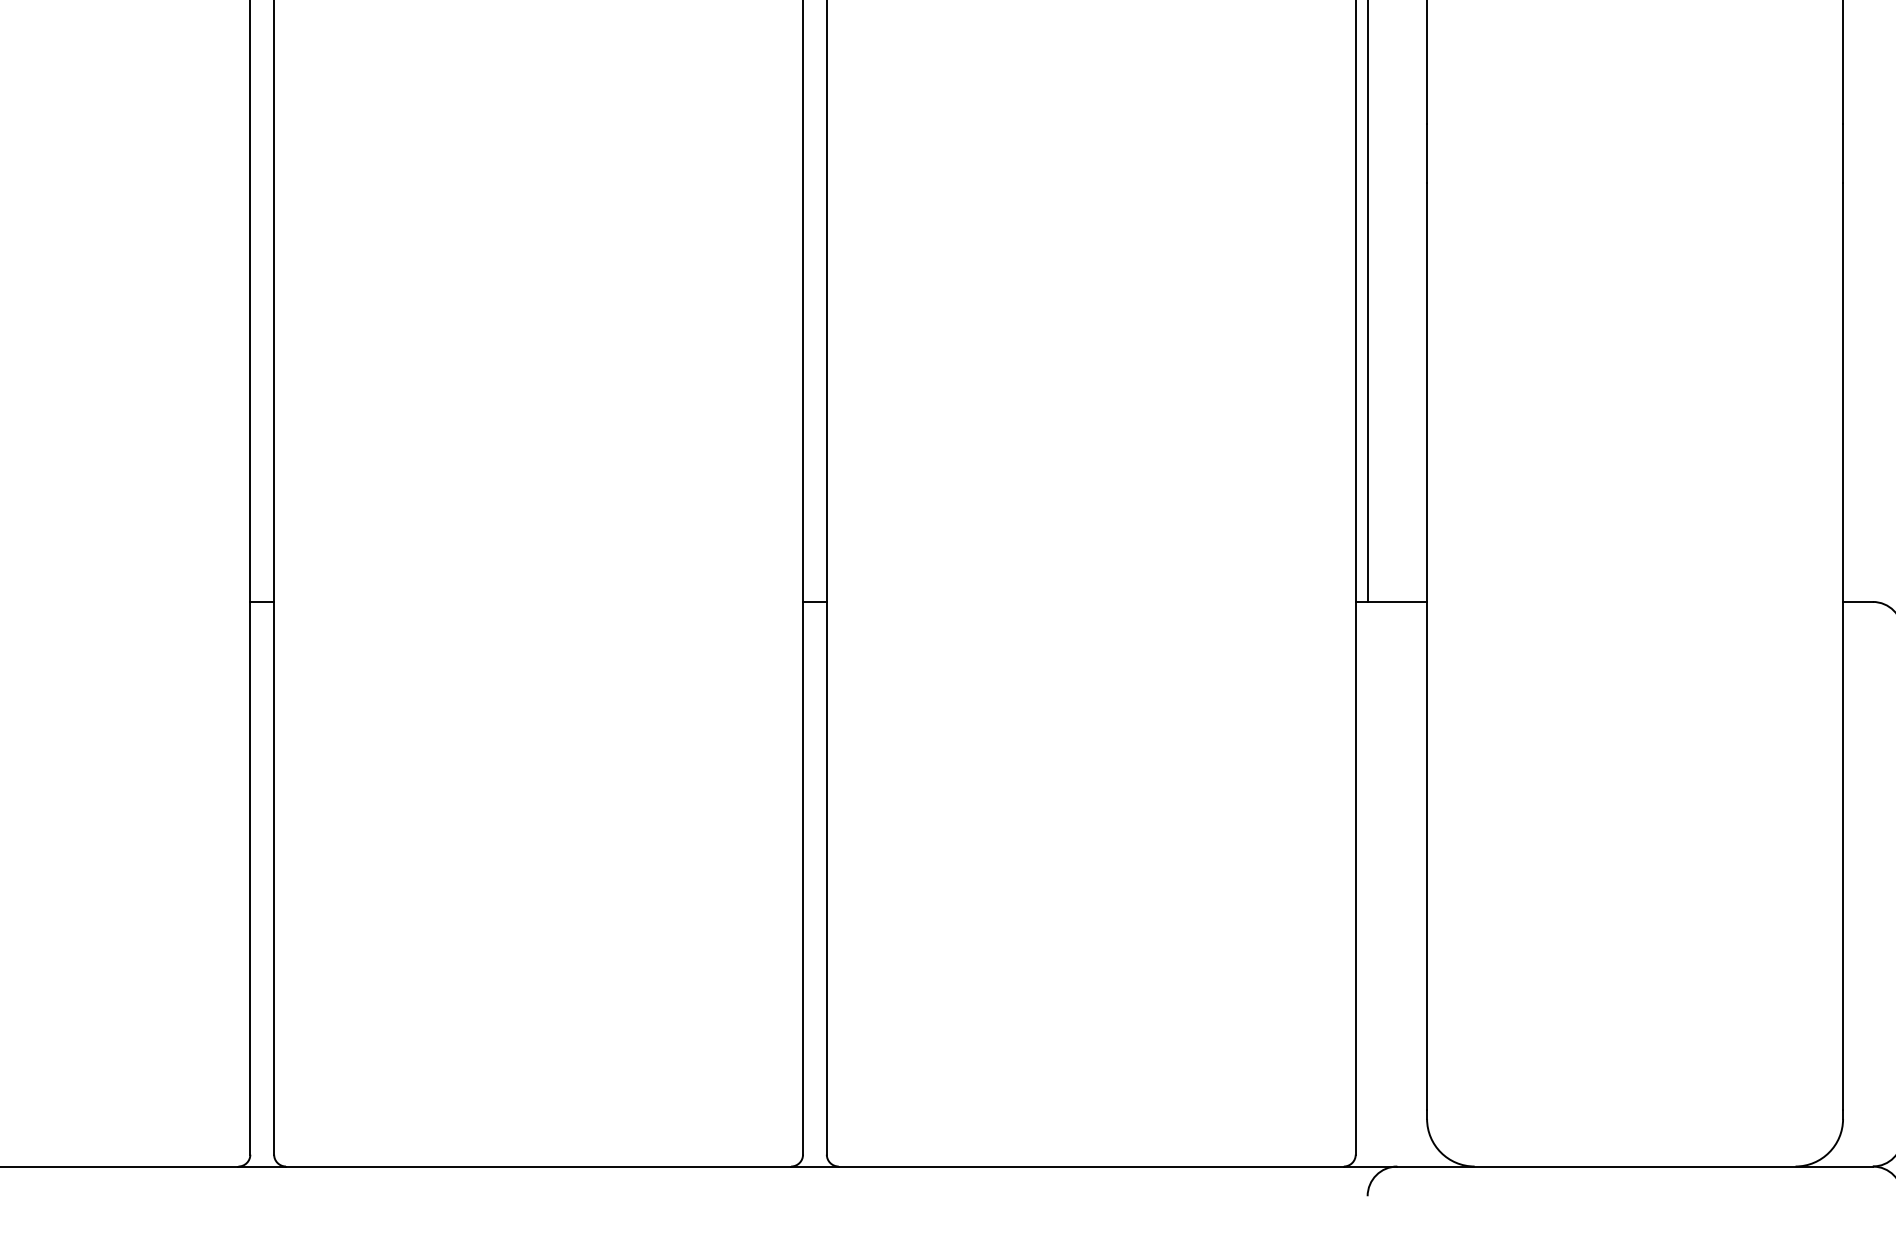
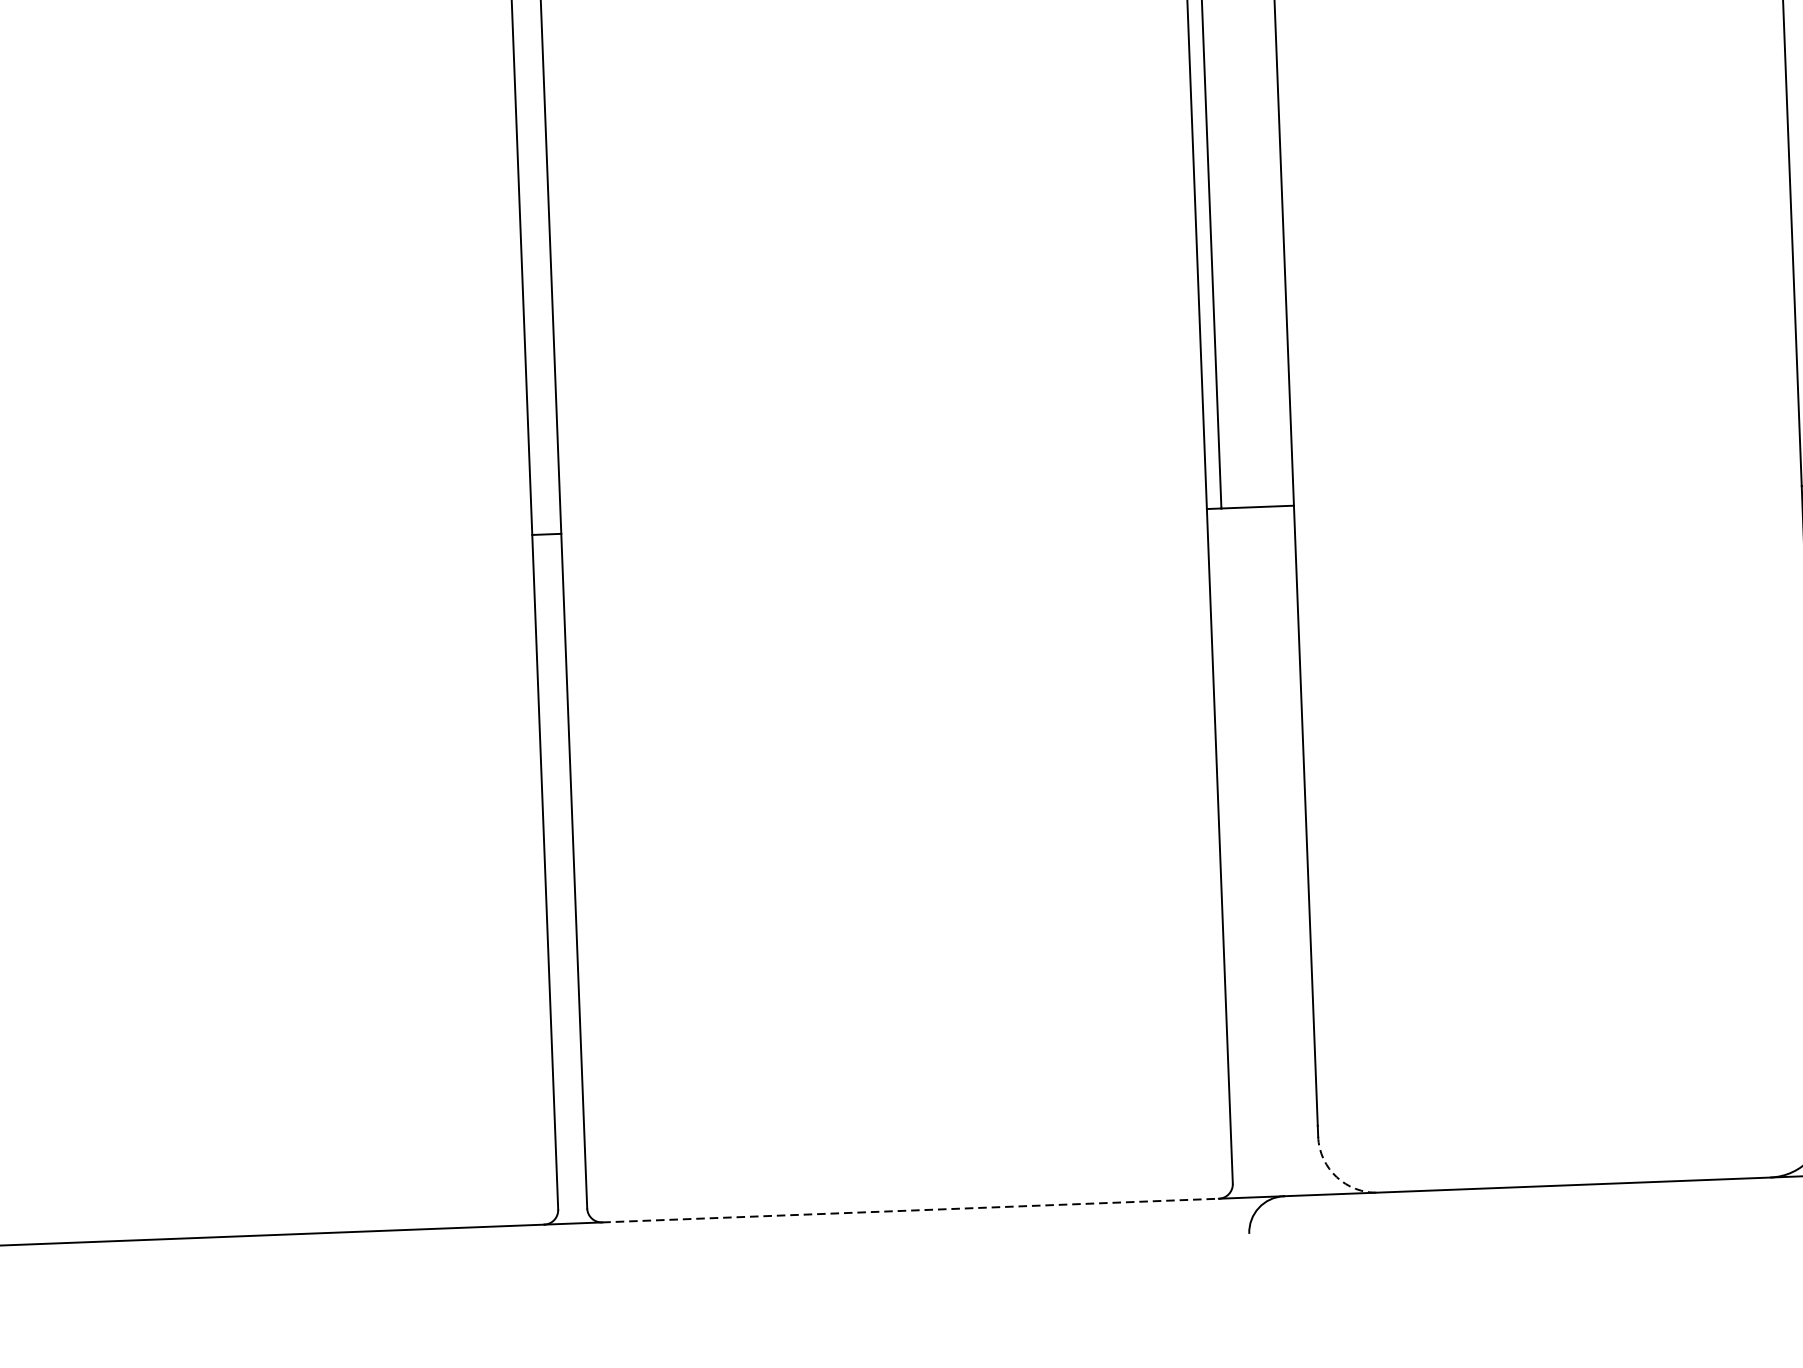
arc: (1441, 1152) -> (1337, 1177), solid -> dashed
line: (1091, 1166) -> (910, 1210), solid -> dashed

